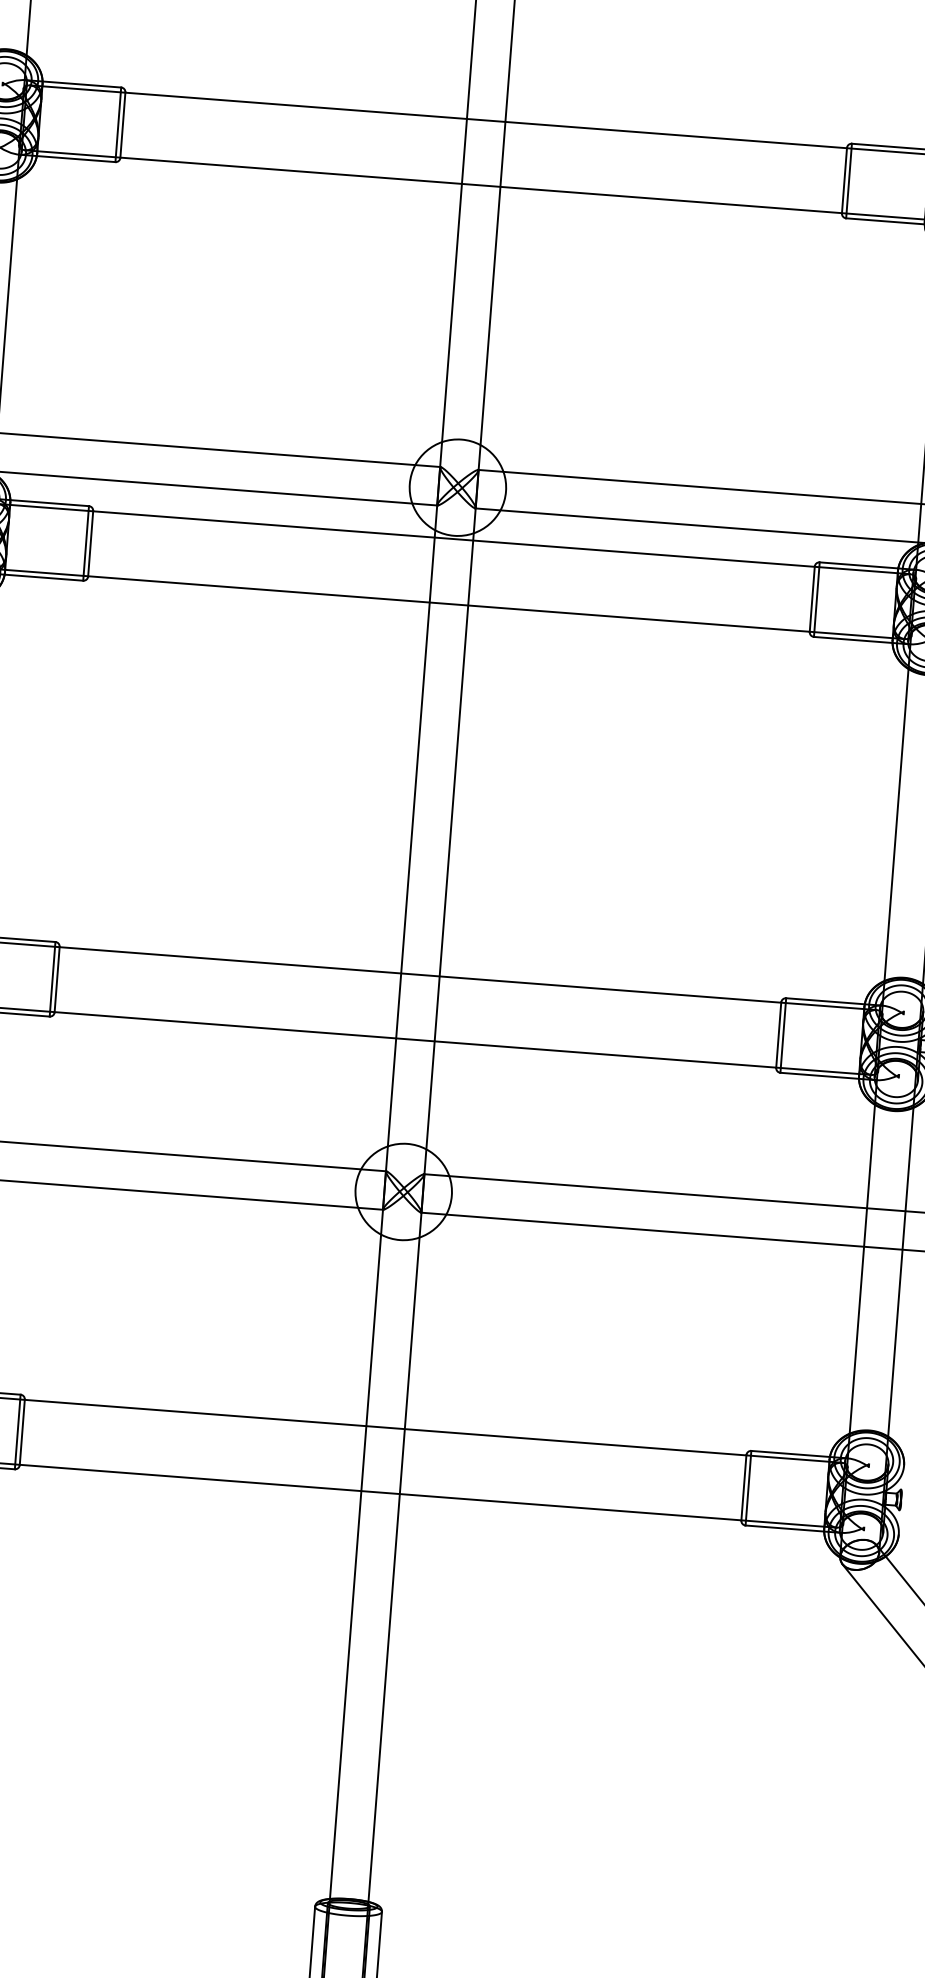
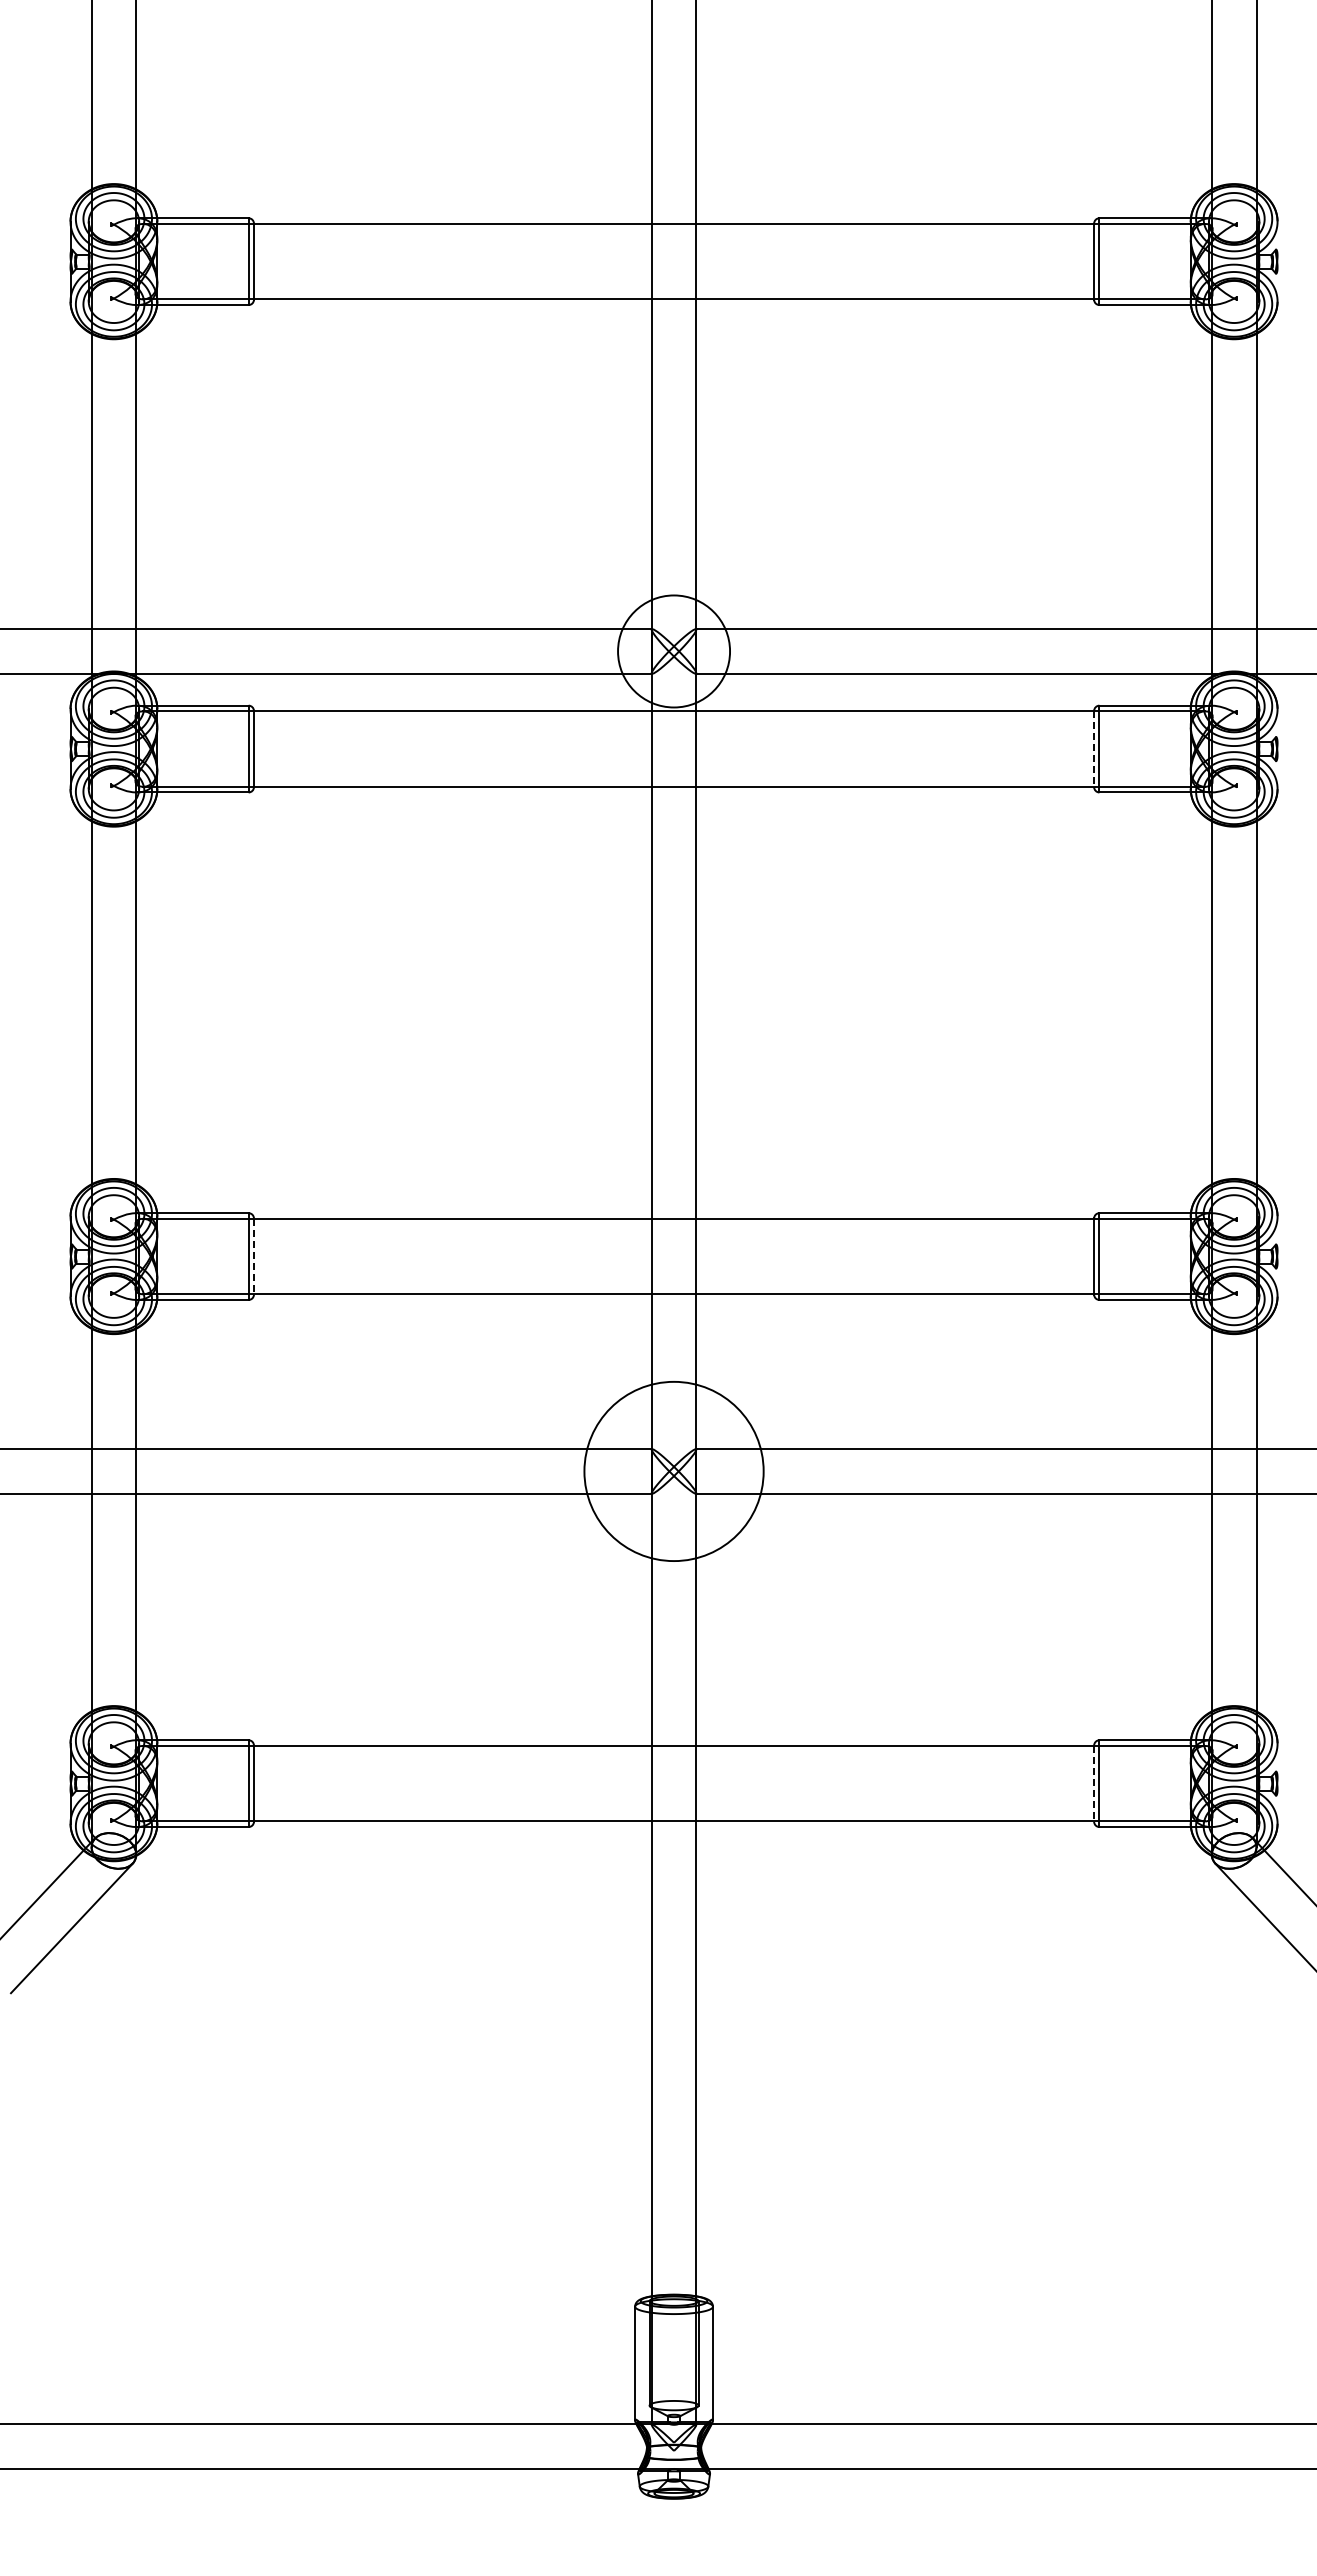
line: (812, 599) -> (1094, 749), solid -> dashed
line: (56, 980) -> (253, 1257), solid -> dashed
circle: (404, 1192) -> (674, 1471), size x1.6
line: (744, 1488) -> (1094, 1784), solid -> dashed

